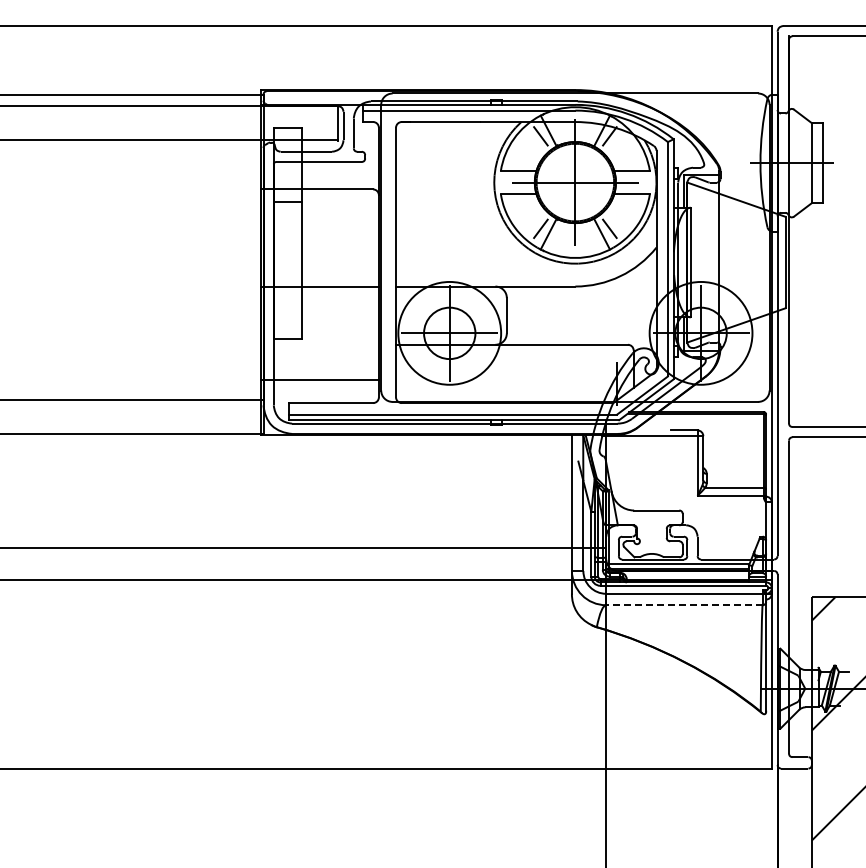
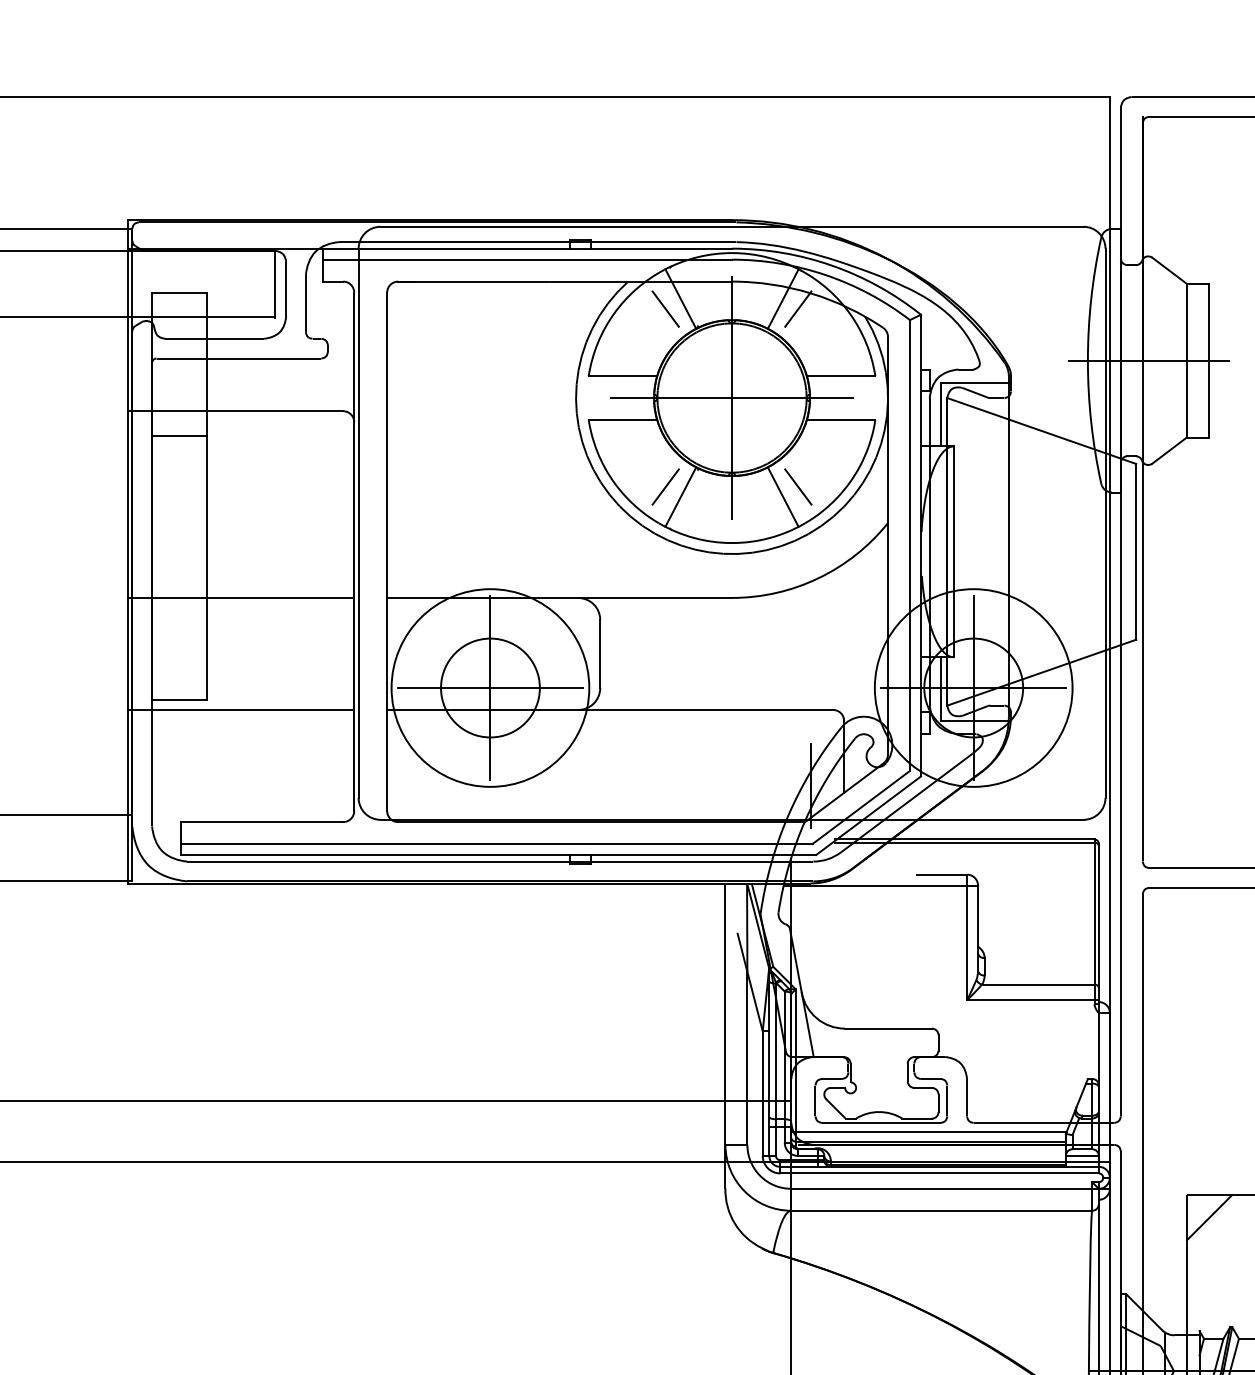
line: (319, 379) -> (239, 709), moved
line: (683, 605) -> (939, 1211), dashed -> solid

